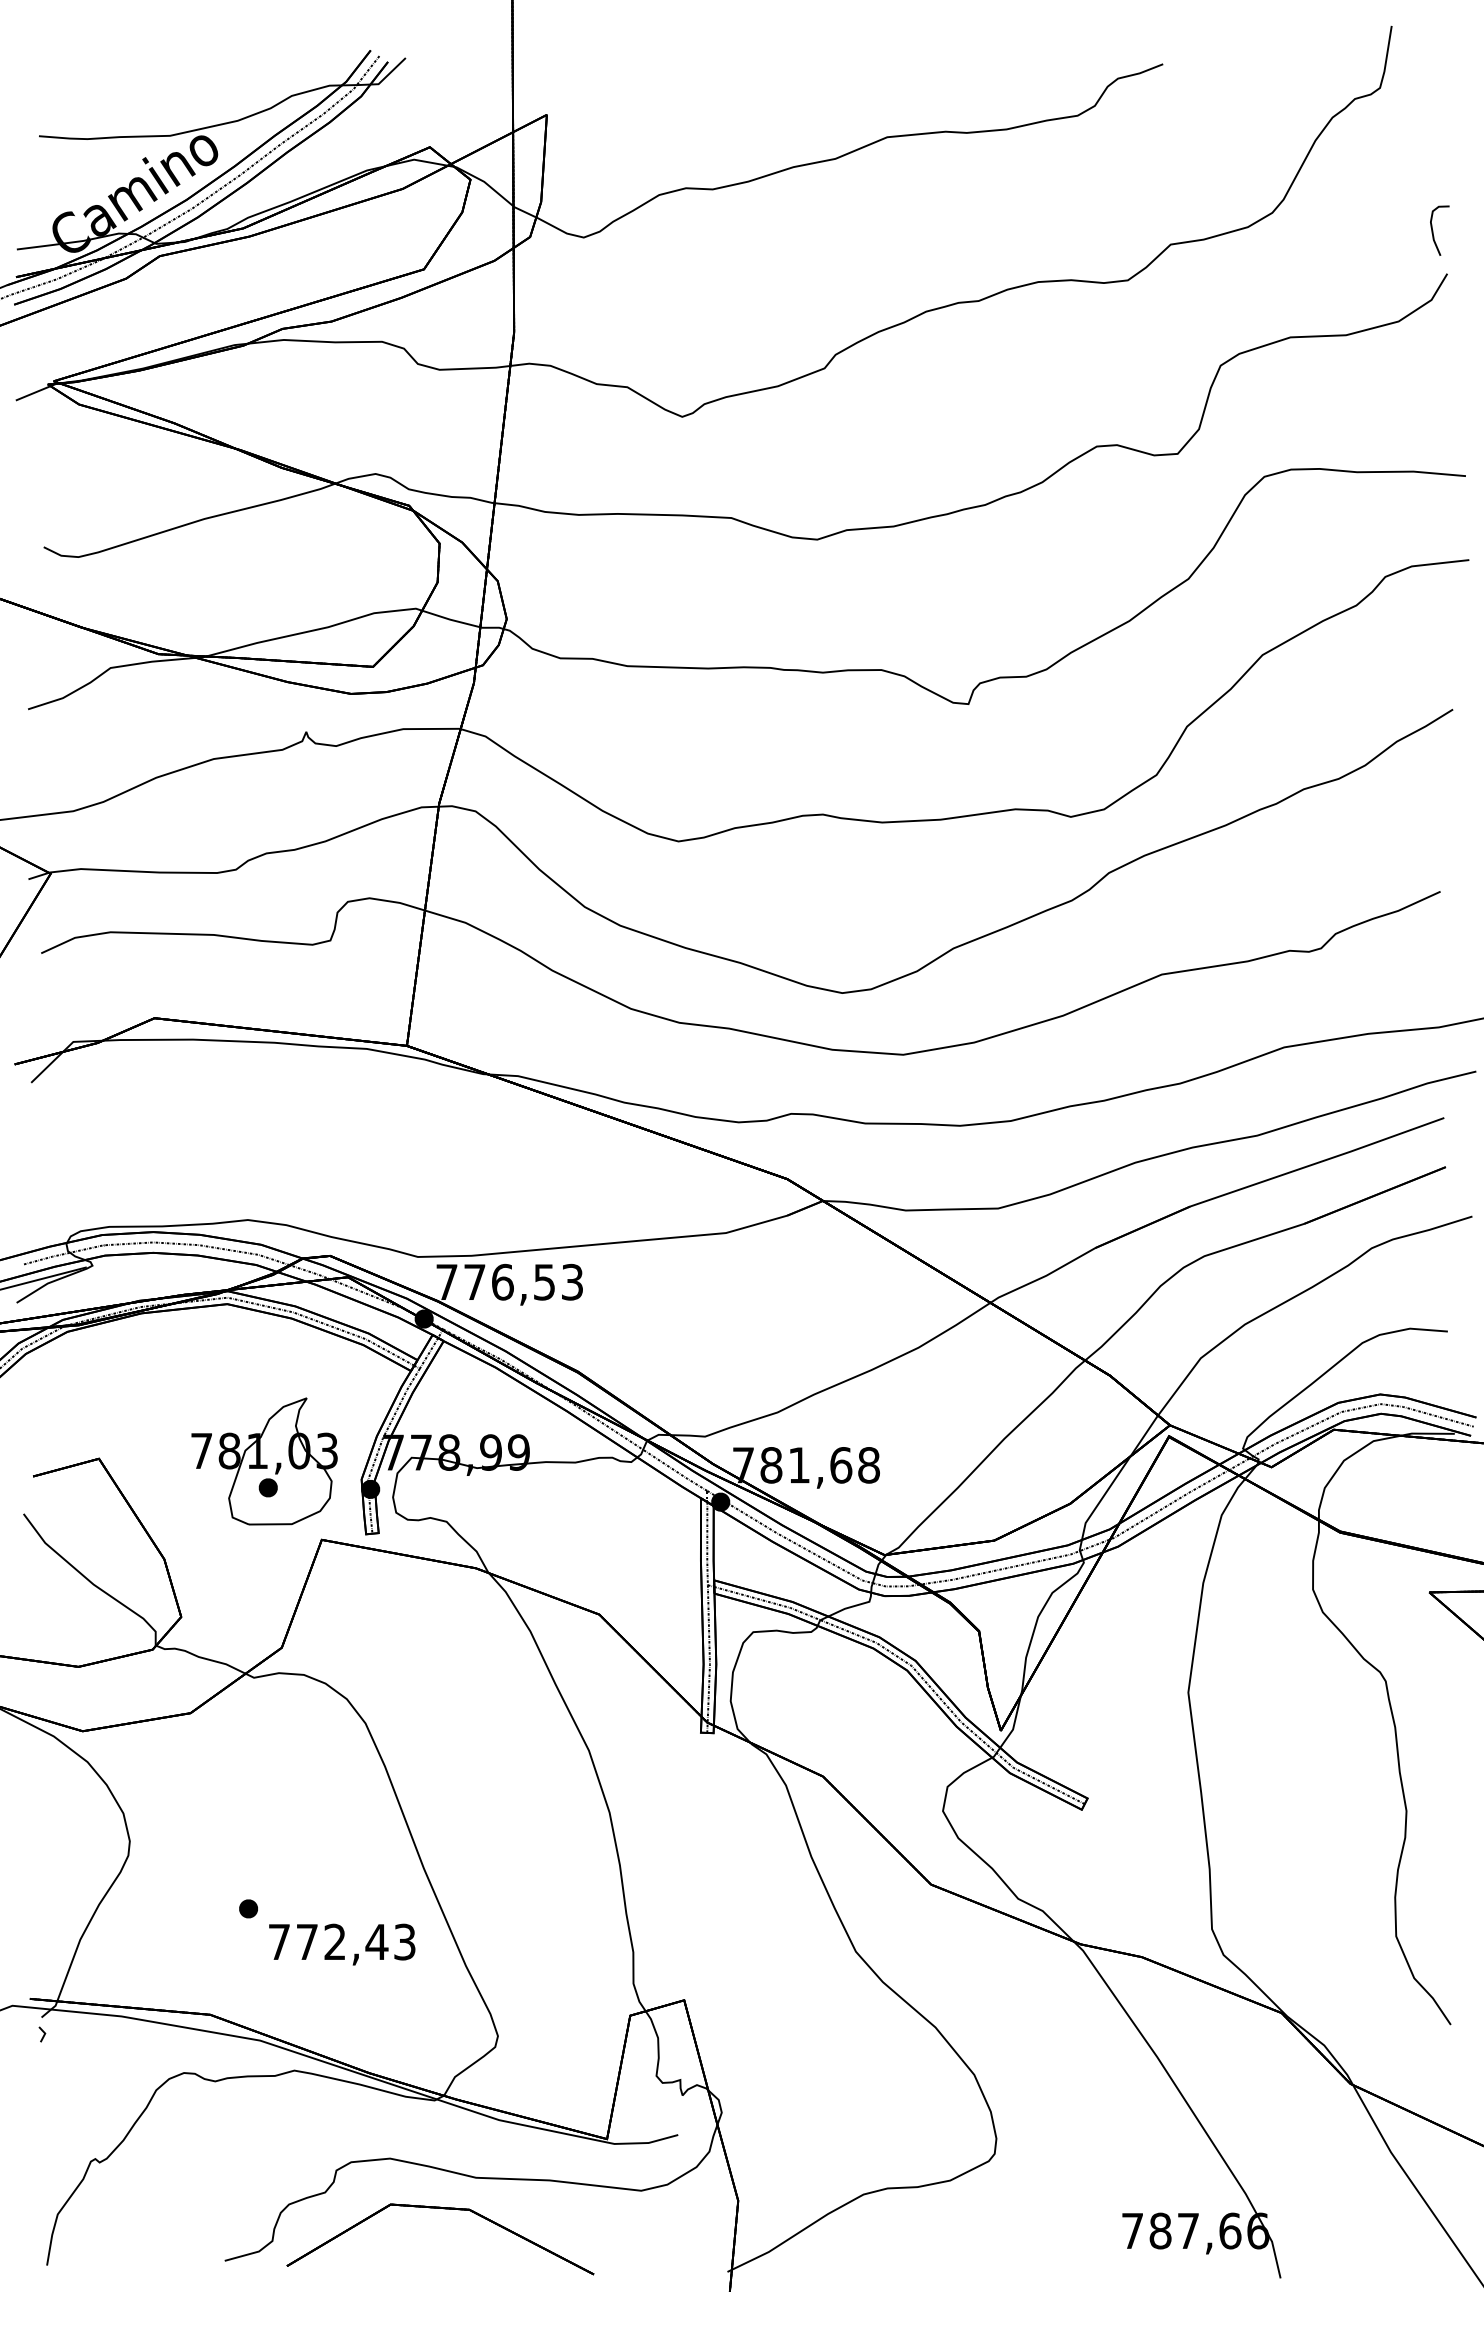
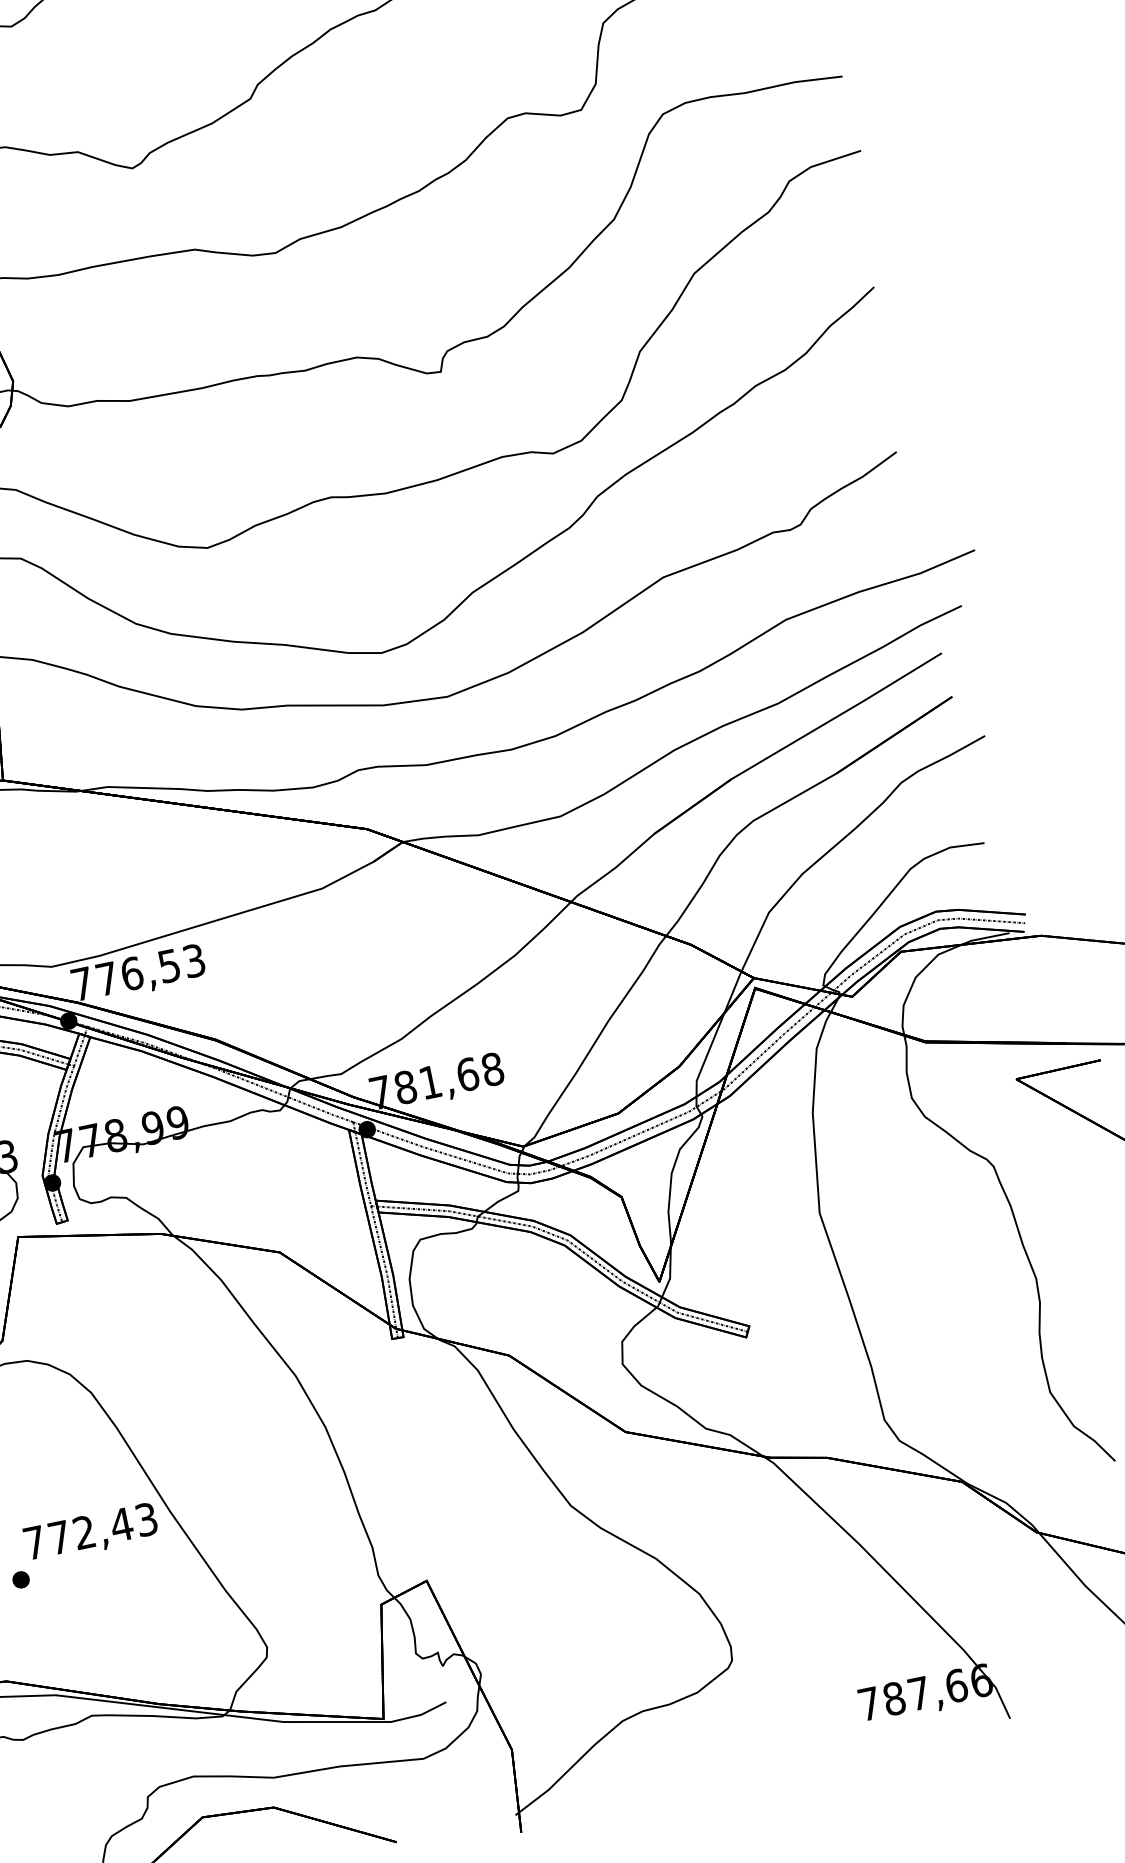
text: (342, 1944) -> (91, 1533), moved

